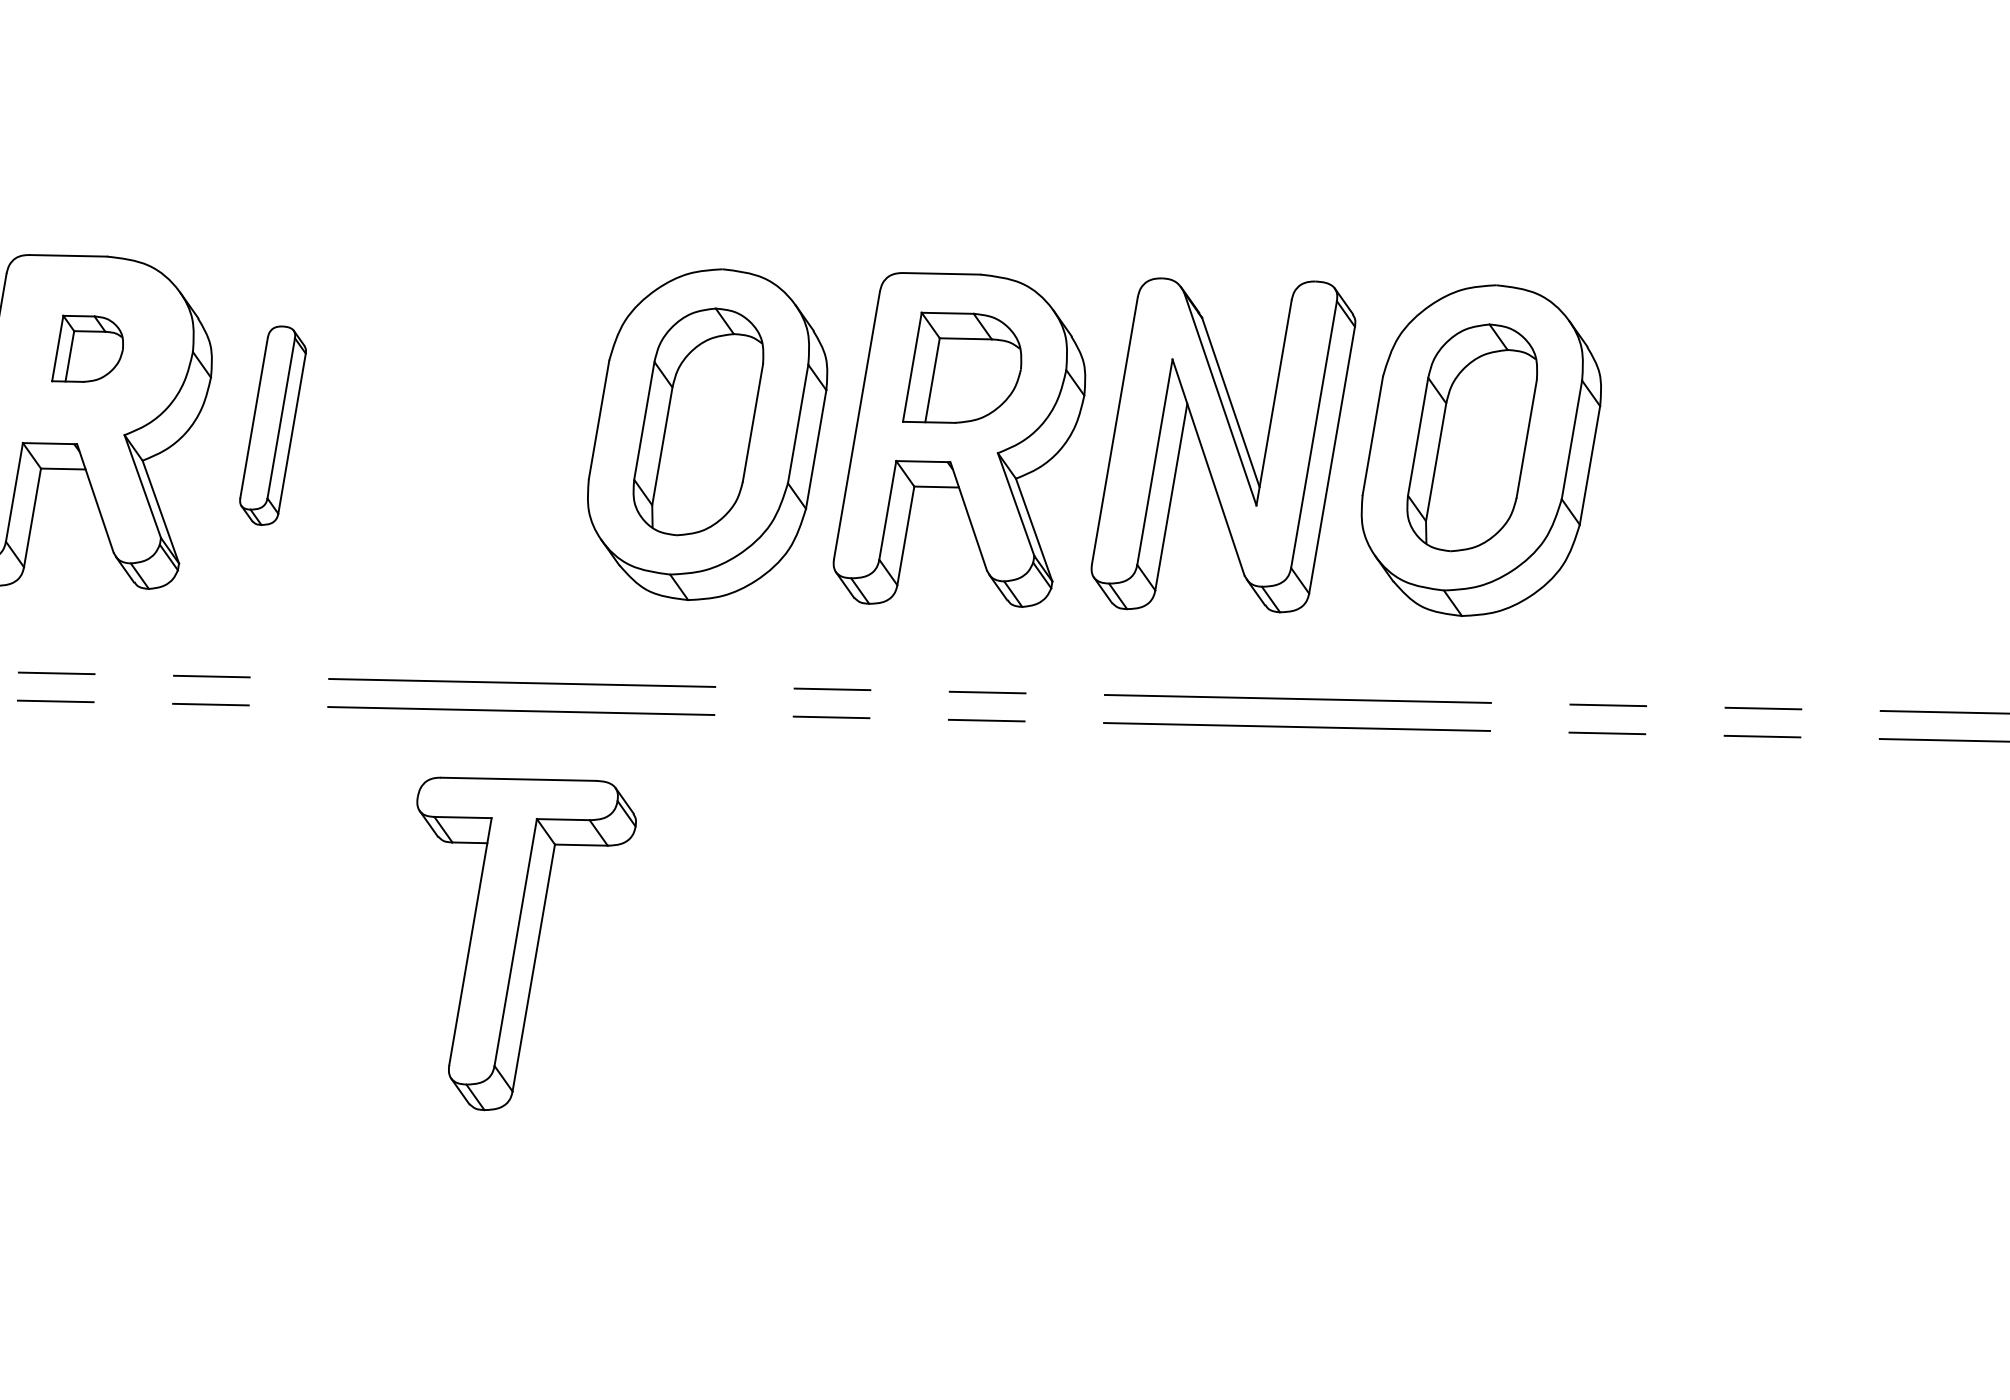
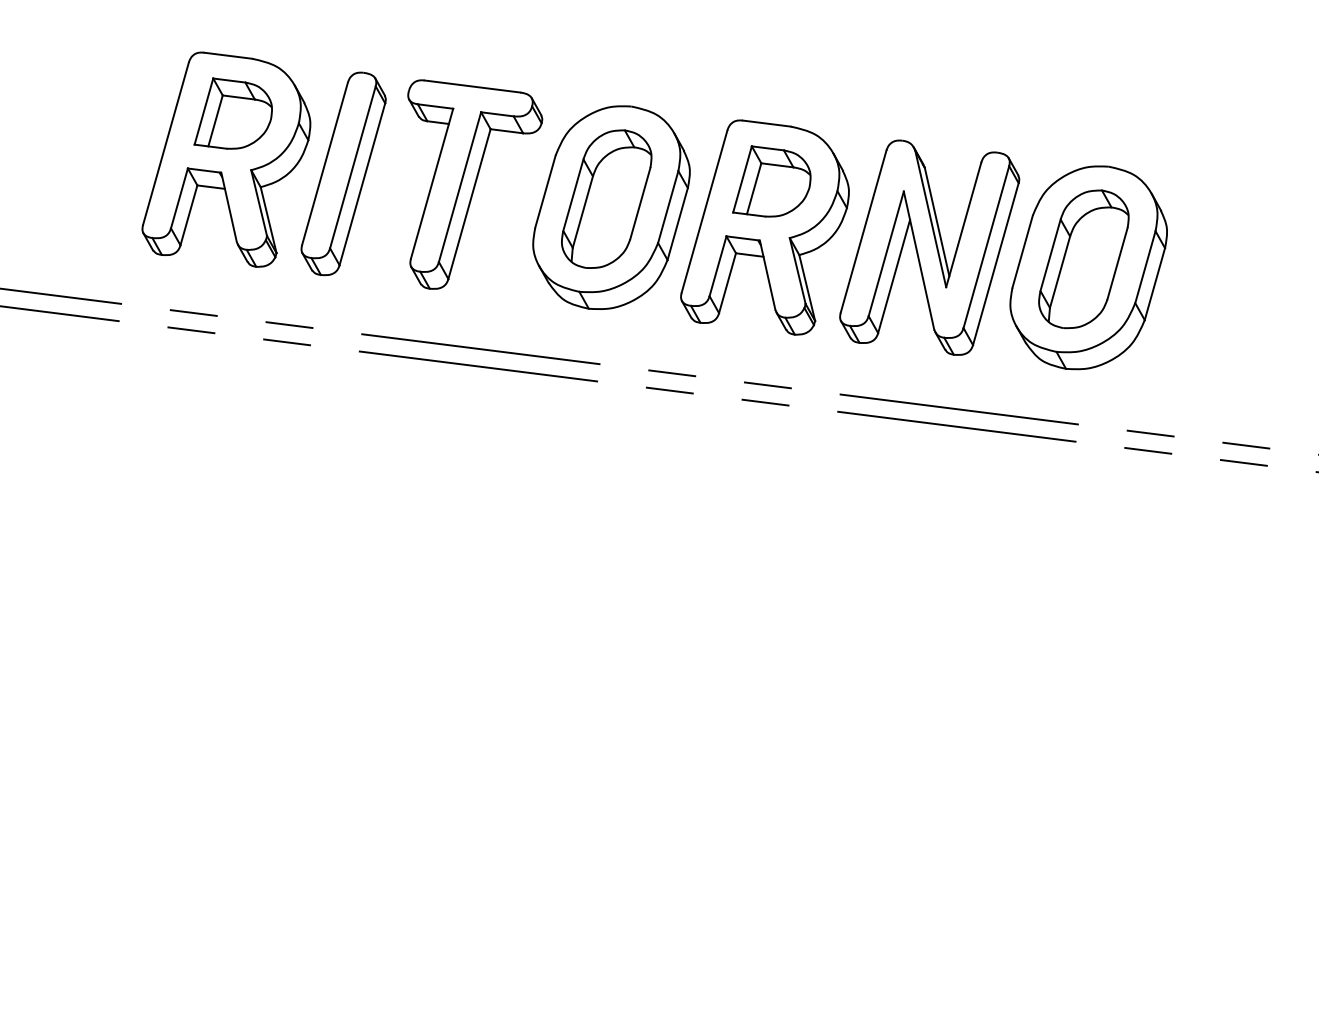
part: (85, 347) -> (232, 113), size x1.67
part: (272, 424) -> (343, 173), size x1.67
part: (540, 935) -> (475, 184), moved

